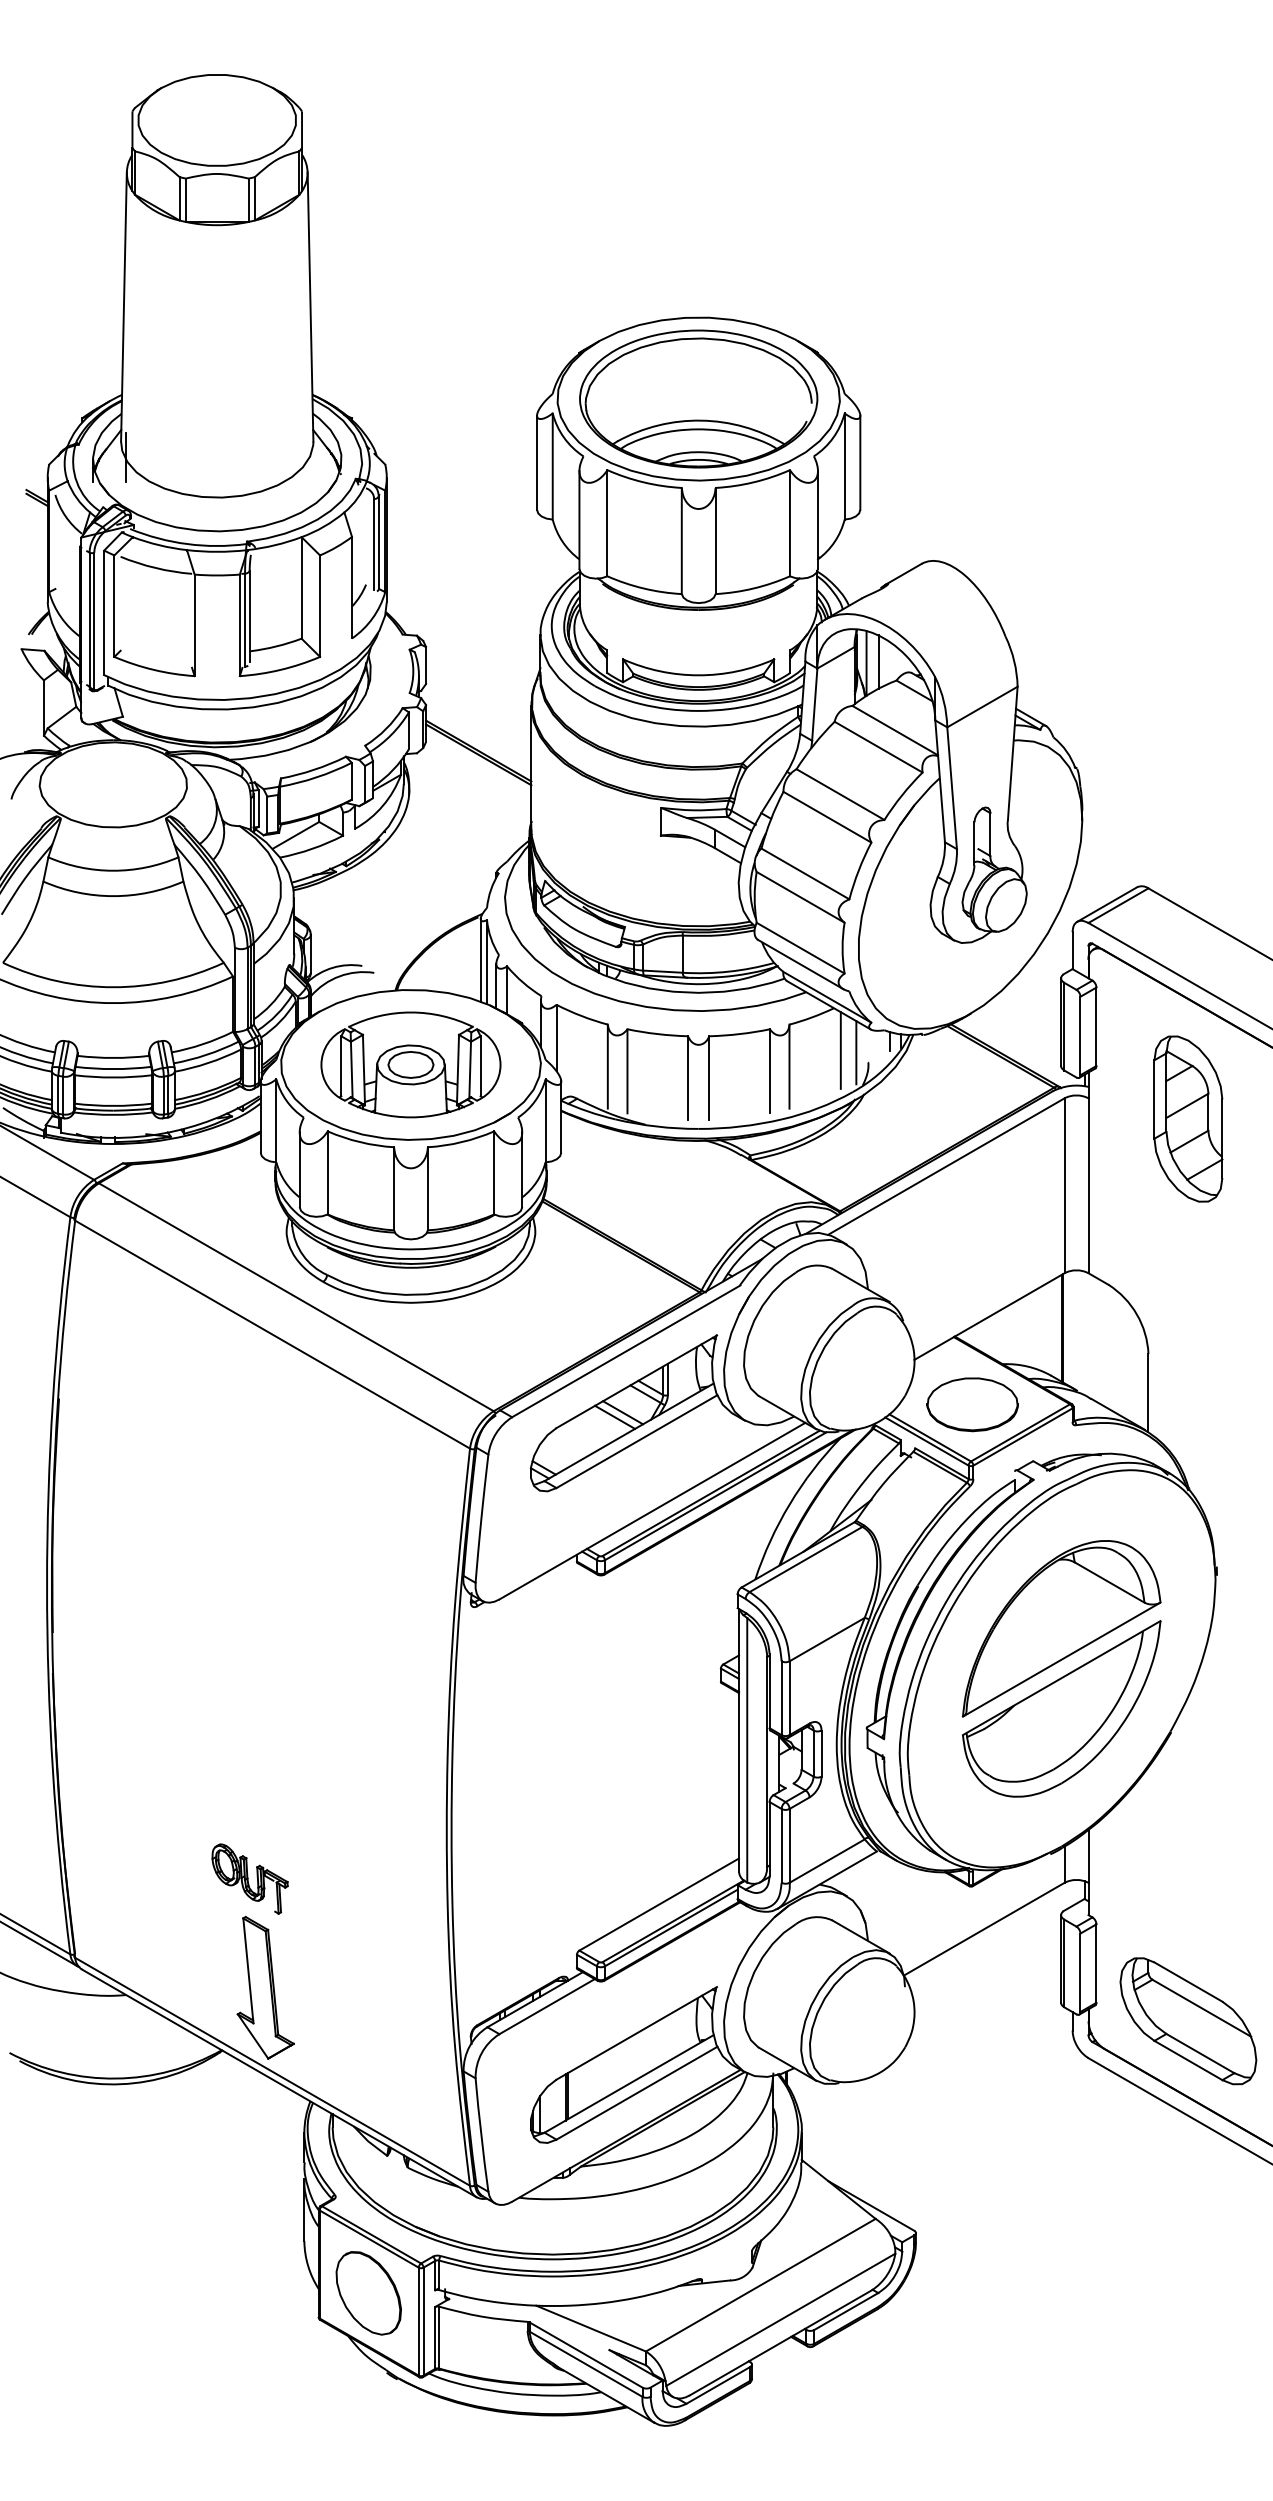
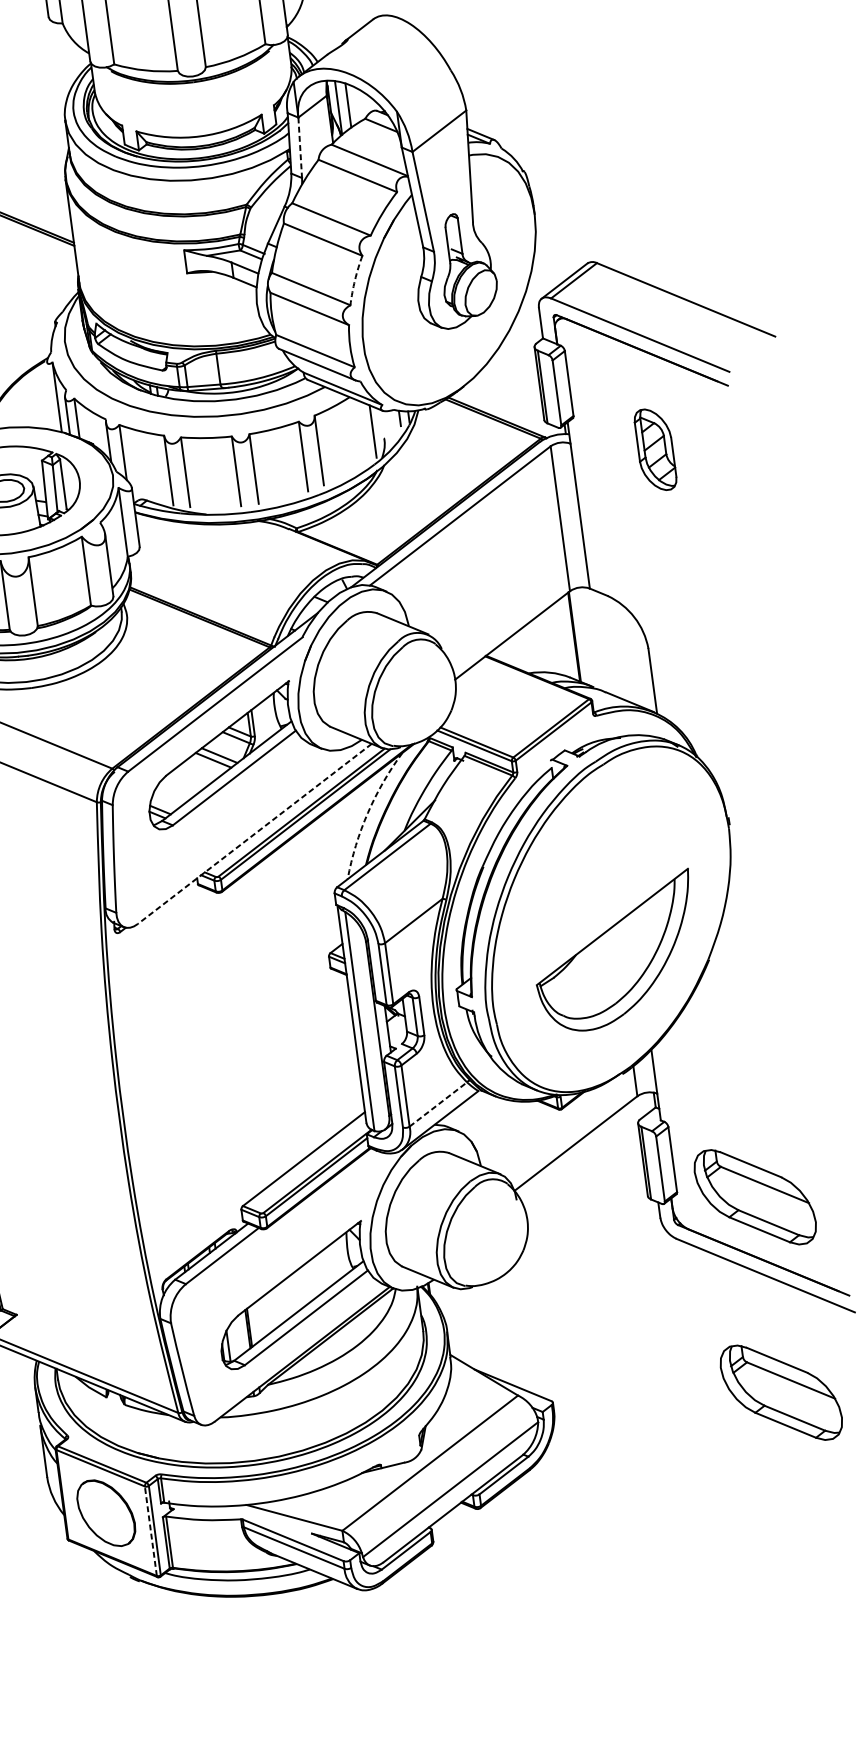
line: (814, 705) -> (300, 148), solid -> dashed
arc: (858, 870) -> (354, 280), solid -> dashed
line: (480, 959) -> (51, 395), removed
line: (840, 1050) -> (359, 431), removed
part: (1188, 1118) -> (655, 449), size x0.6
part: (972, 1404) -> (508, 710), removed
arc: (789, 1504) -> (367, 813), solid -> dashed
line: (652, 1511) -> (254, 834), solid -> dashed
part: (1061, 1628) -> (606, 885), removed
line: (827, 1860) -> (438, 1103), solid -> dashed
part: (1188, 2257) -> (781, 1392), added
line: (418, 2321) -> (150, 1531), solid -> dashed

